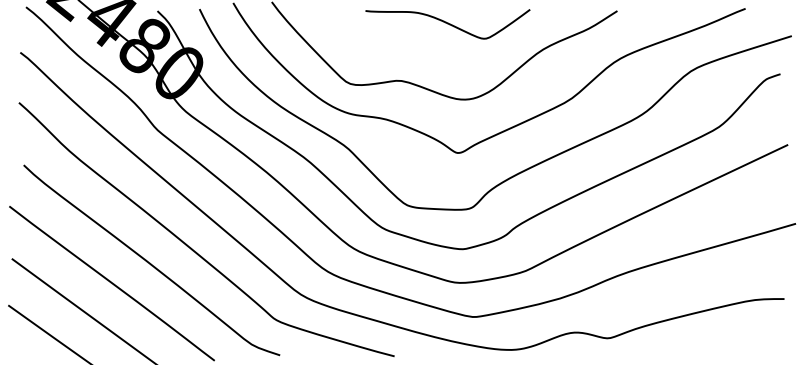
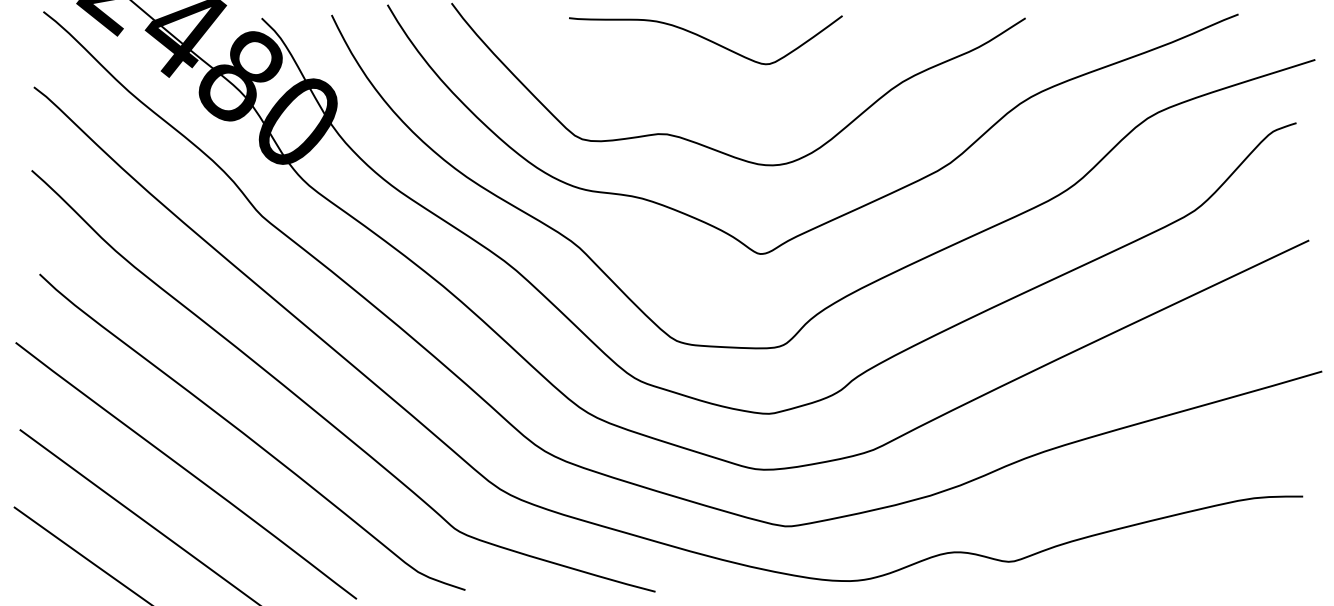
curve: (447, 24) -> (705, 40), moved

